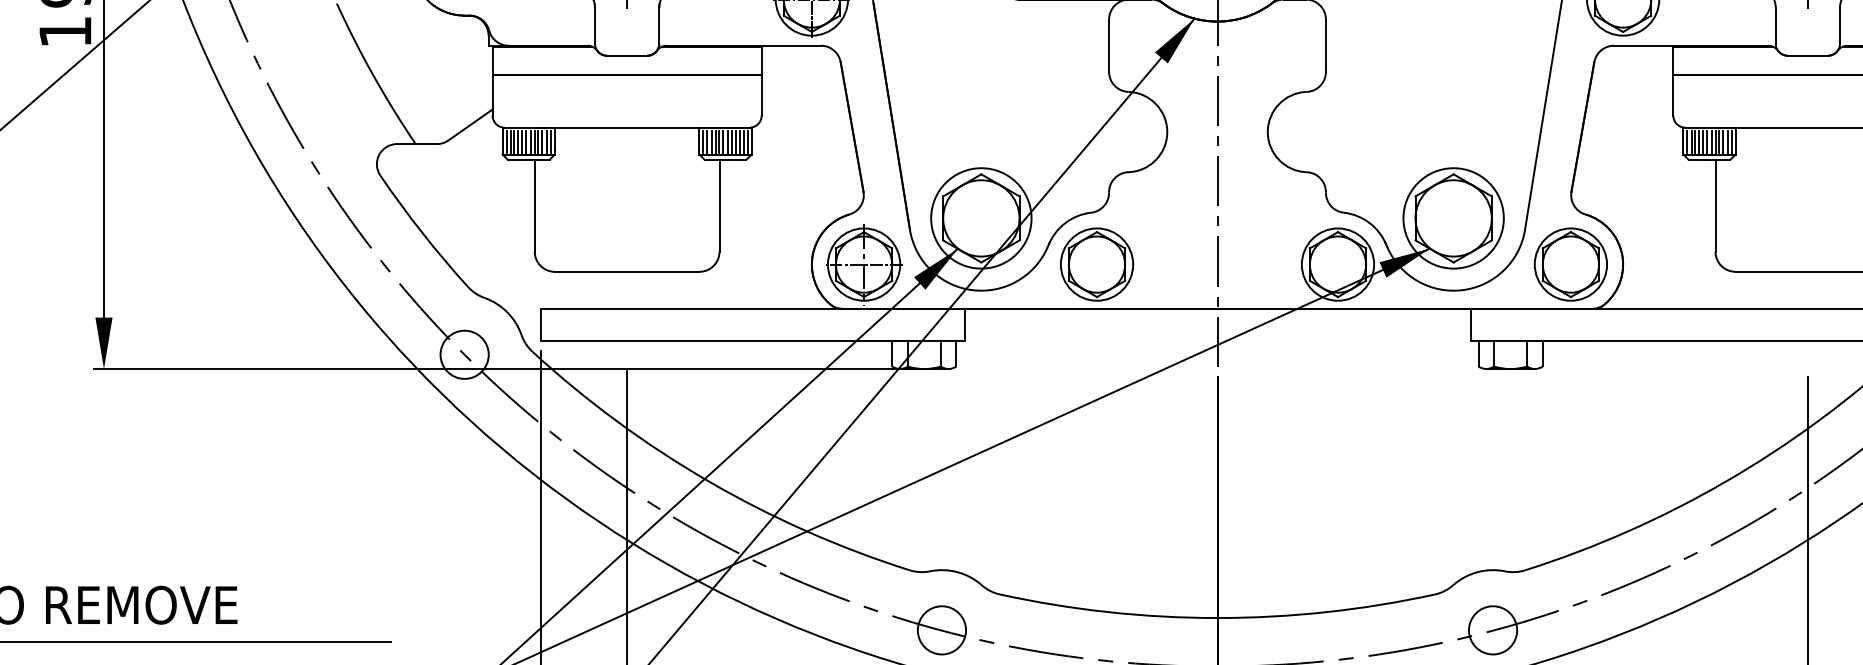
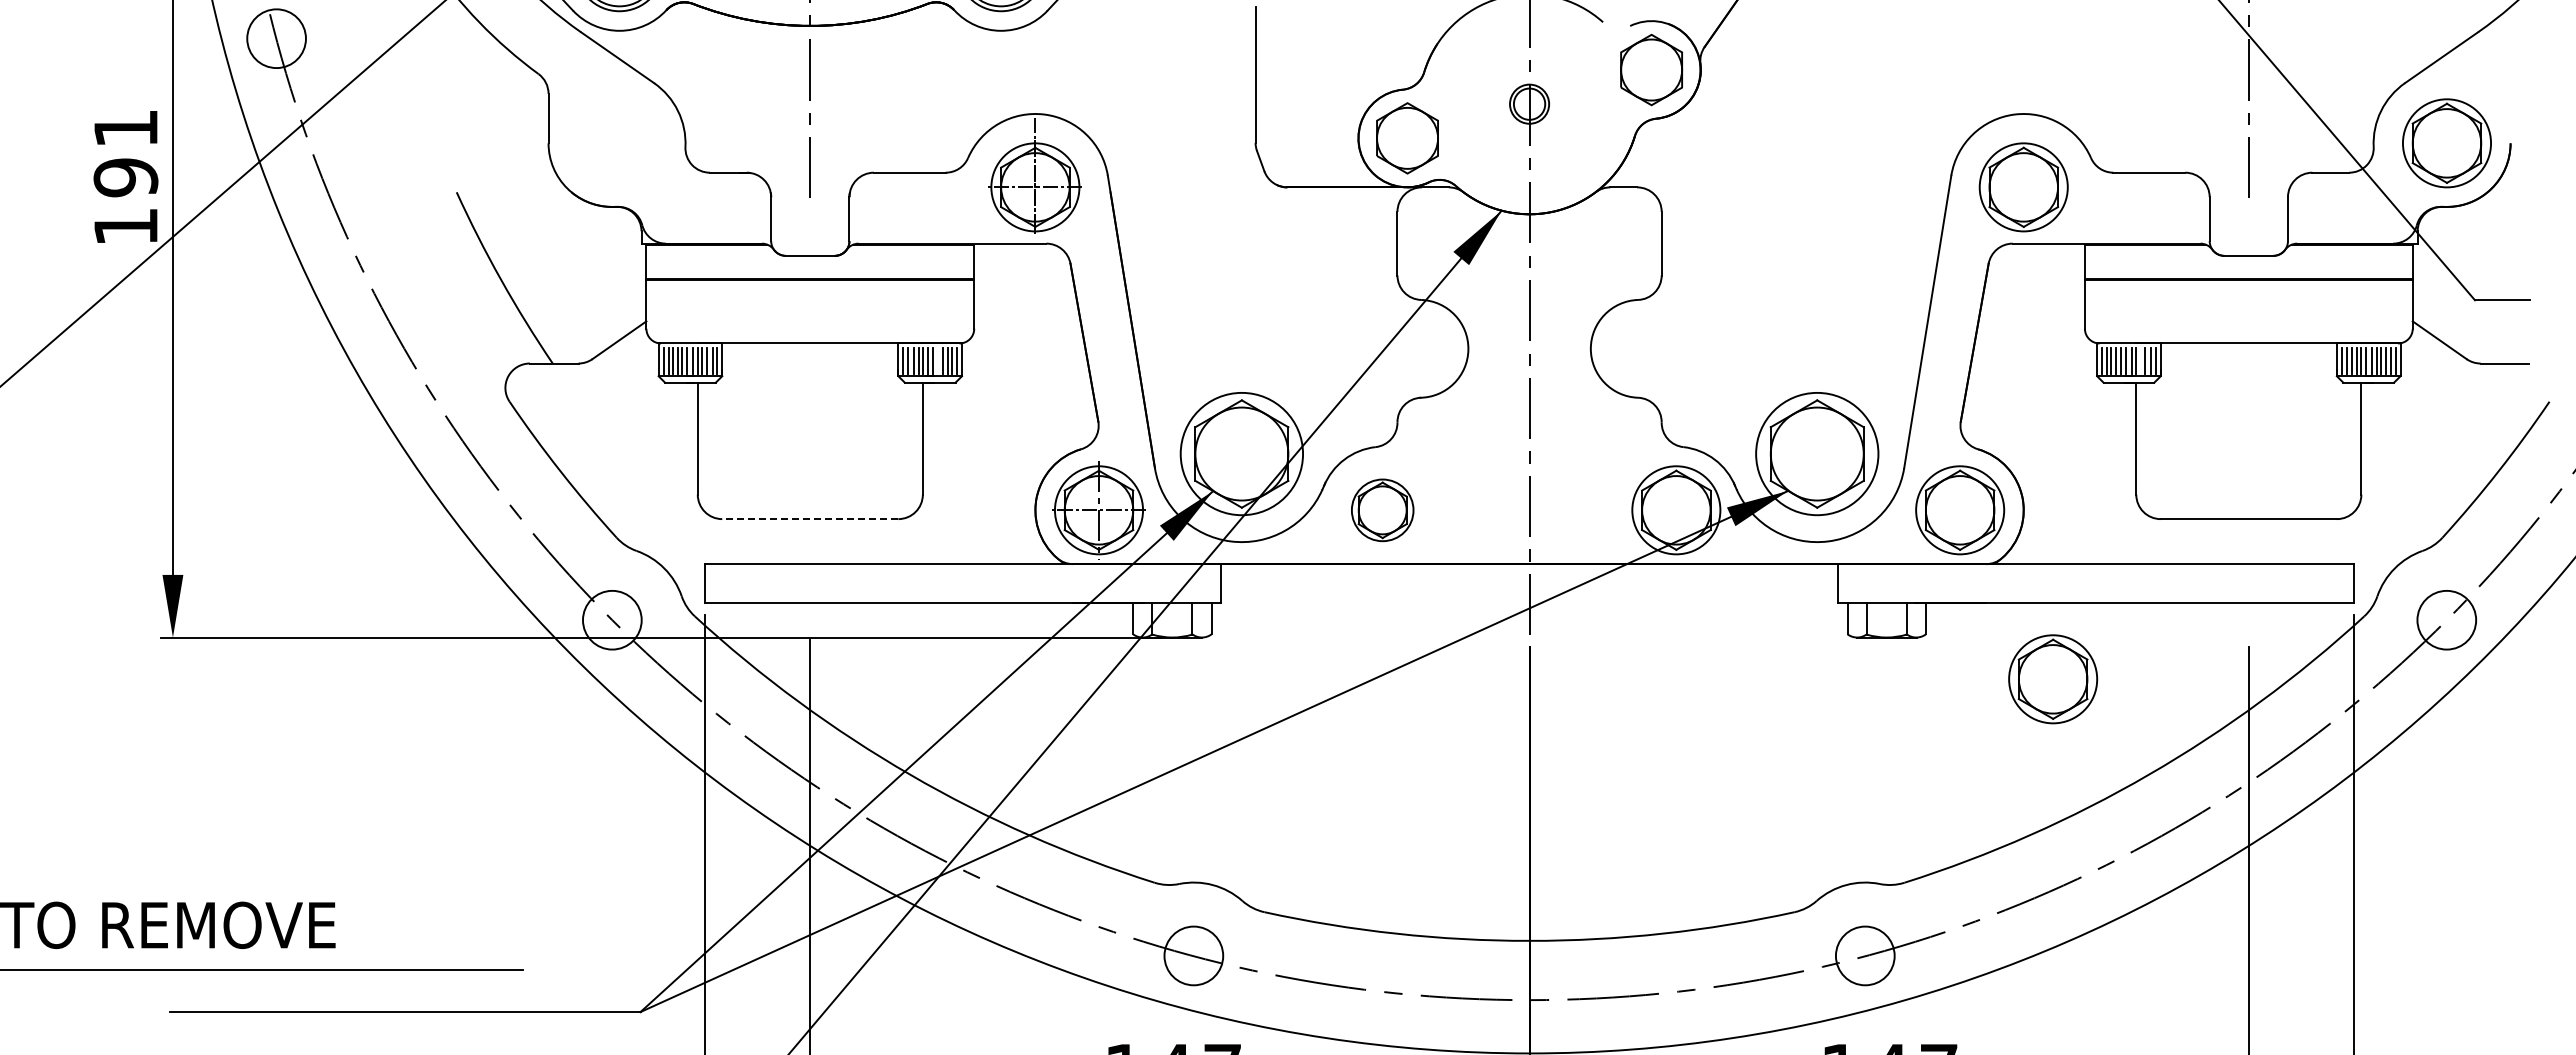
line: (732, 141) -> (938, 360), removed
line: (1718, 141) -> (2140, 360), removed
part: (1096, 264) -> (1382, 510), size x0.7
line: (626, 272) -> (809, 519), solid -> dashed
part: (1647, 403) -> (2053, 679), added

